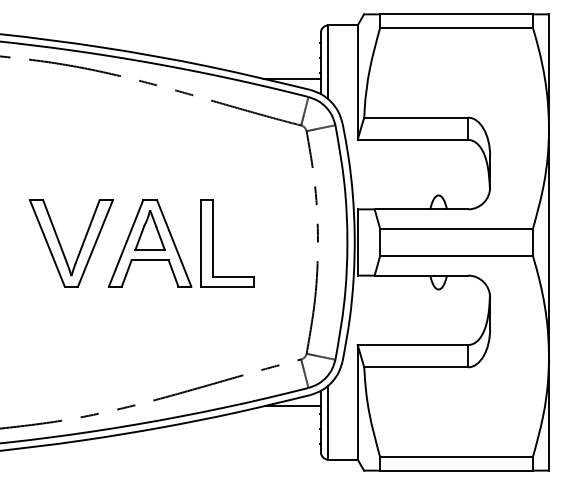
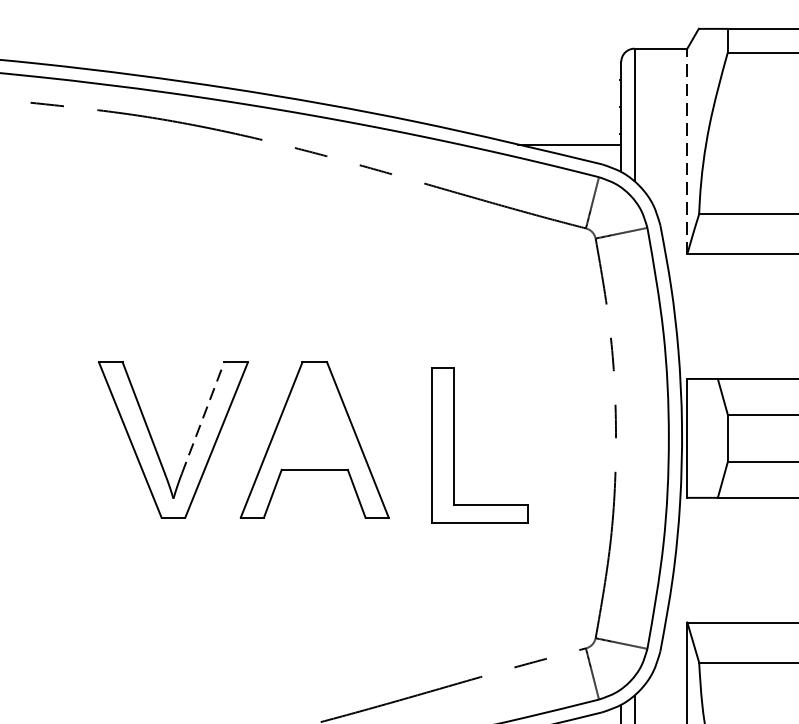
line: (357, 82) -> (687, 151), solid -> dashed
line: (88, 230) -> (204, 416), solid -> dashed
part: (149, 230) -> (313, 416), removed
part: (213, 243) -> (455, 445), moved

